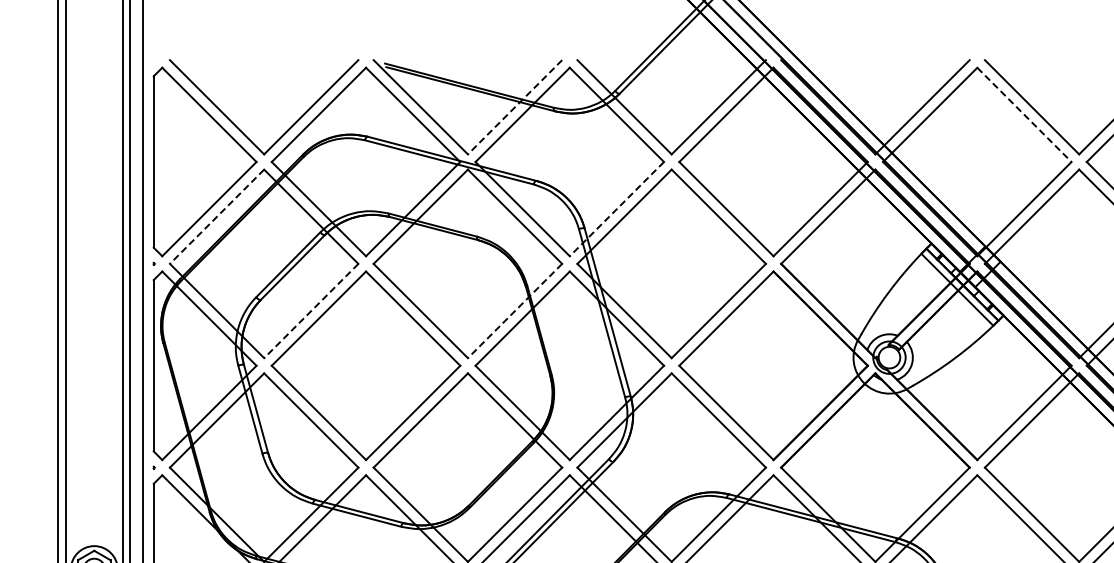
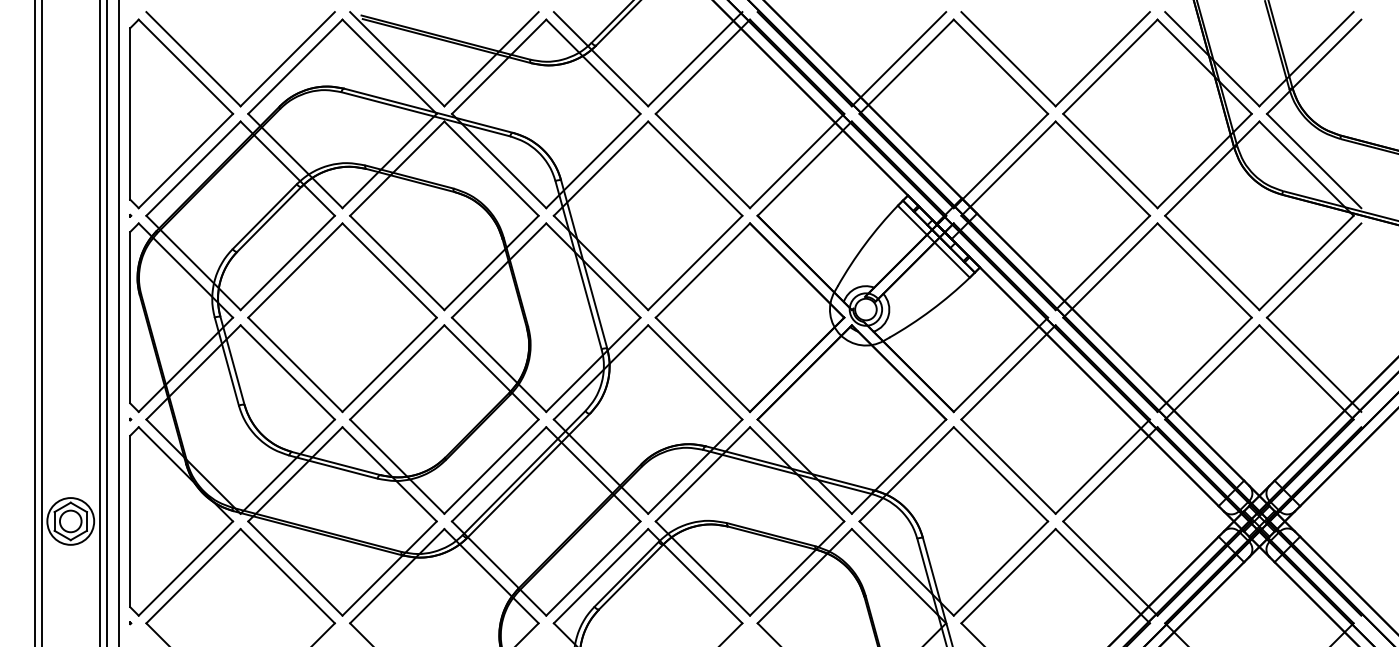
line: (515, 107) -> (491, 59), dashed -> solid
line: (1024, 114) -> (1000, 66), dashed -> solid
line: (617, 209) -> (593, 161), dashed -> solid
line: (217, 216) -> (193, 168), dashed -> solid
line: (311, 310) -> (287, 262), dashed -> solid
line: (515, 310) -> (491, 262), dashed -> solid

